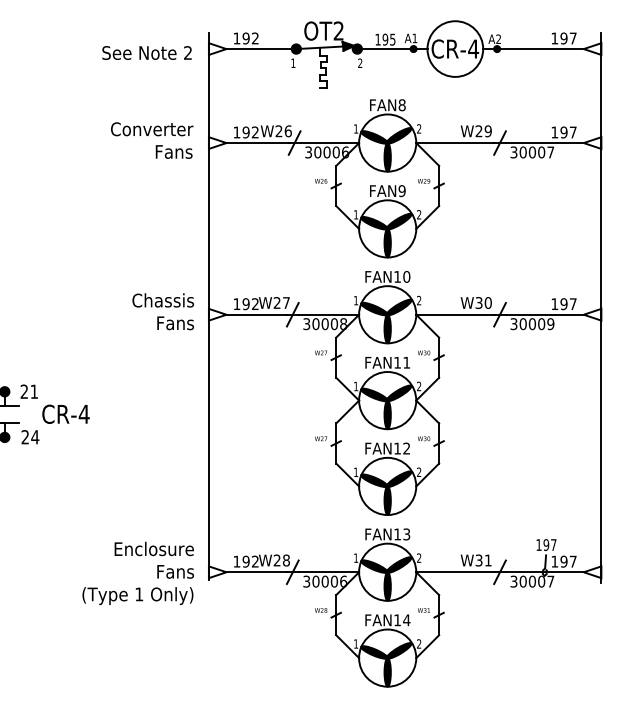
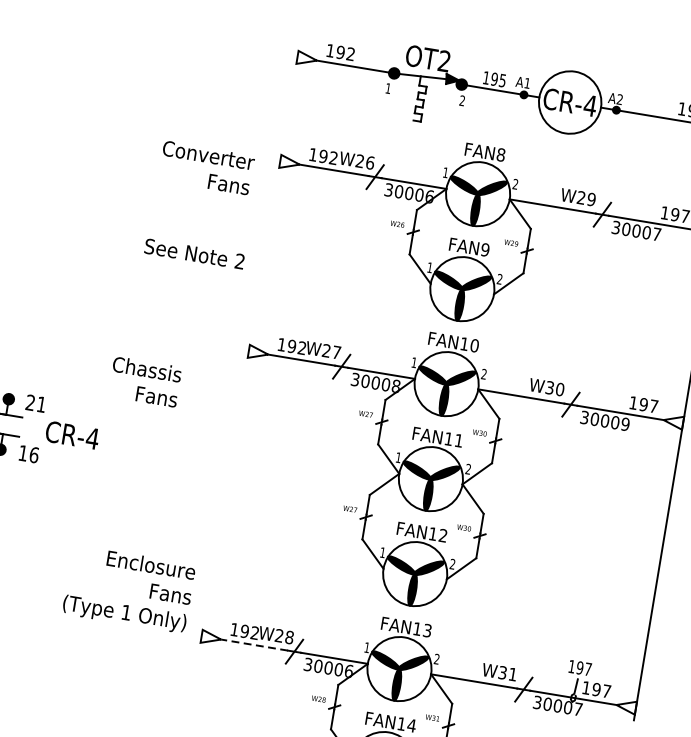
text: (146, 52) -> (194, 253), moved
text: (152, 140) -> (207, 167), moved
line: (208, 306) -> (249, 342), removed
text: (162, 311) -> (144, 381), moved
text: (30, 437) -> (28, 454), 24 -> 16
text: (137, 572) -> (128, 588), moved
line: (256, 572) -> (254, 645), solid -> dashed

